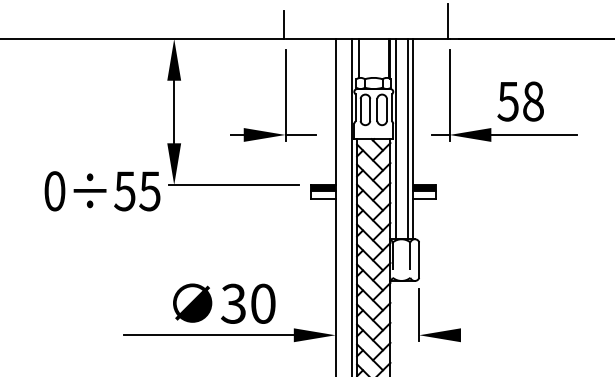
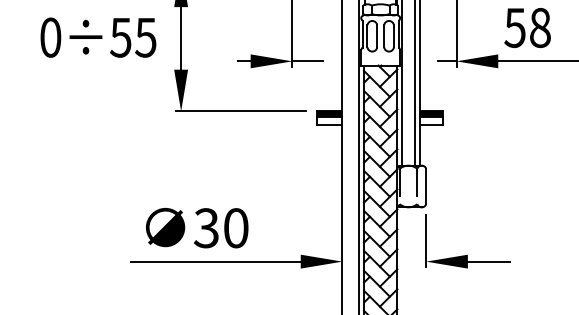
text: (102, 191) -> (98, 37), moved
text: (224, 303) -> (197, 227), moved
line: (481, 335) -> (488, 261), added

